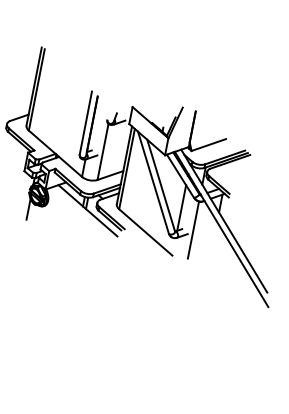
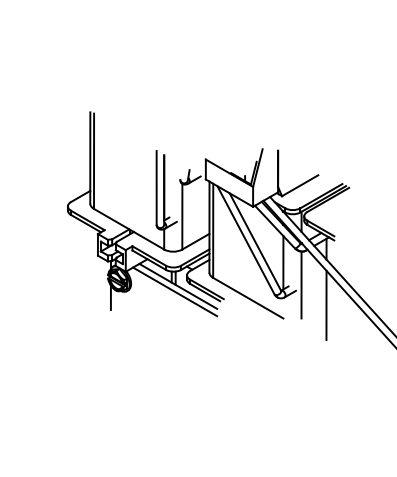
line: (84, 214) -> (175, 291), added
line: (211, 250) -> (326, 304), added

